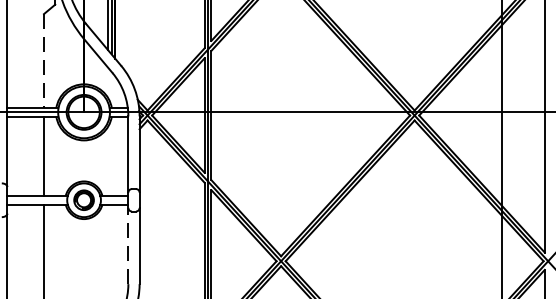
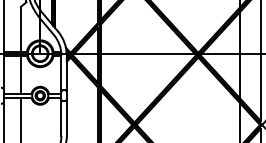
line: (44, 61) -> (21, 29), dashed -> solid
line: (128, 245) -> (61, 117), dashed -> solid

